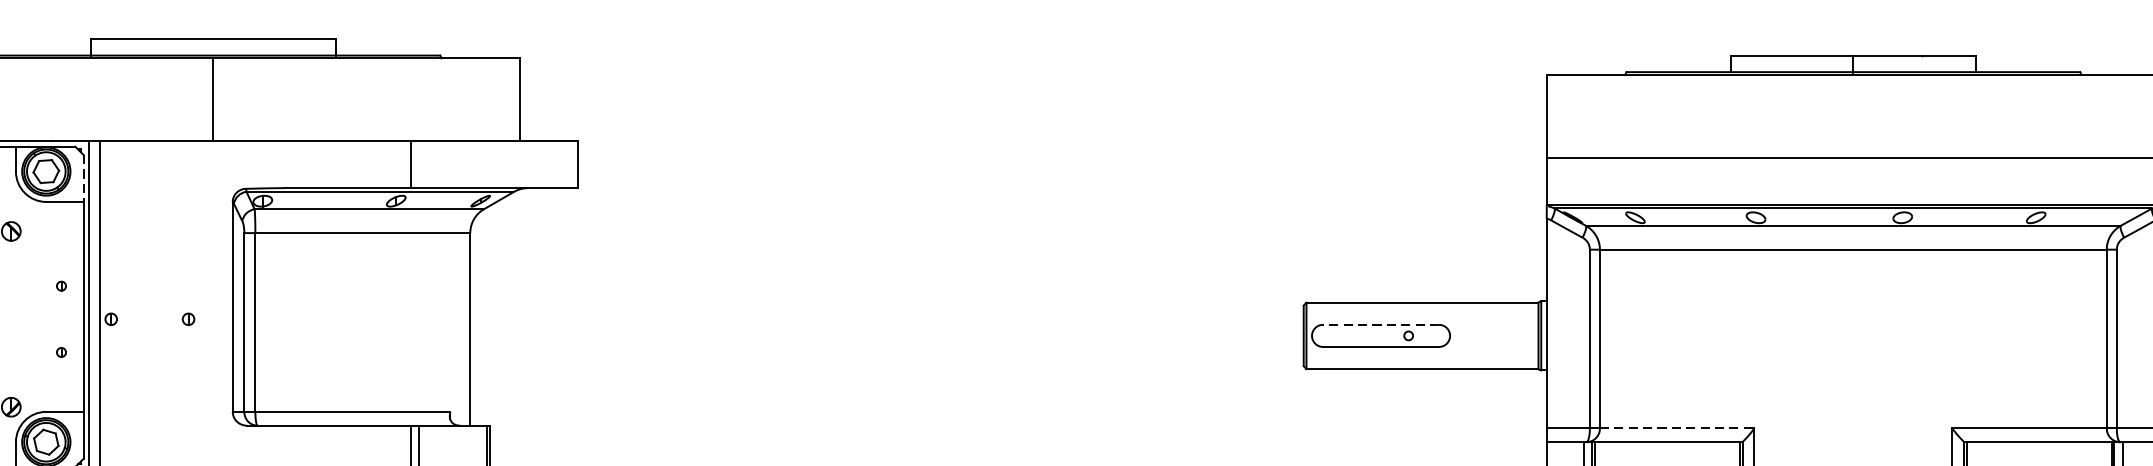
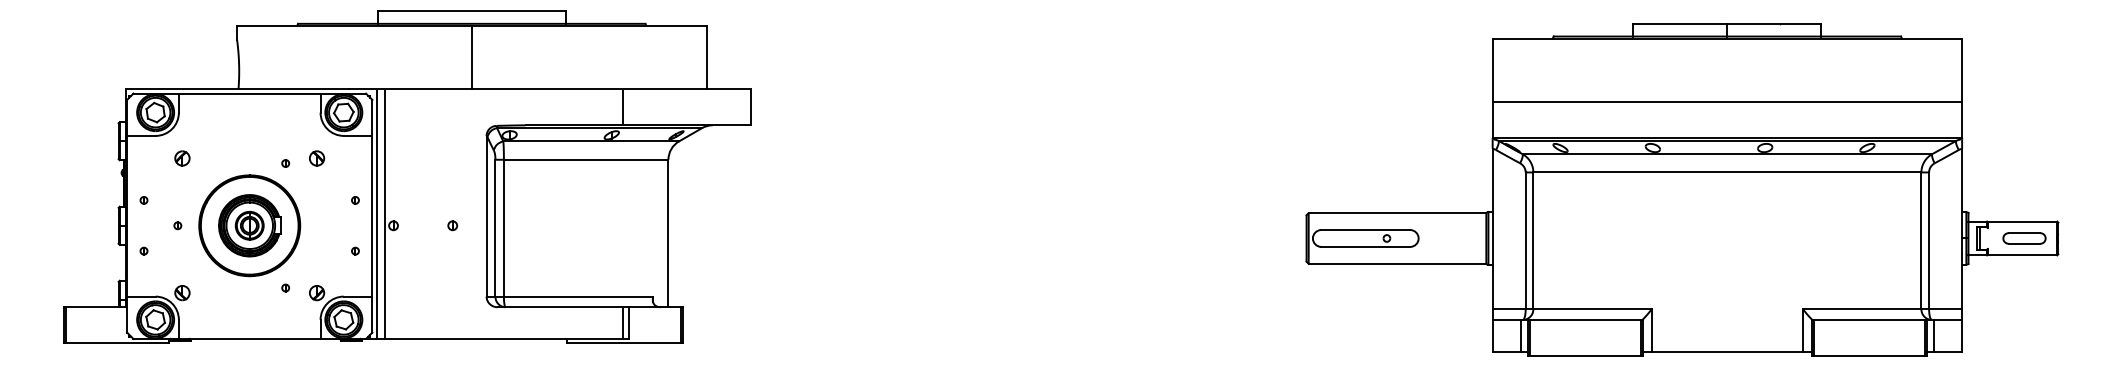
line: (83, 177) -> (372, 117), dashed -> solid
line: (1380, 325) -> (1365, 230), dashed -> solid
line: (1677, 428) -> (1592, 309), dashed -> solid

